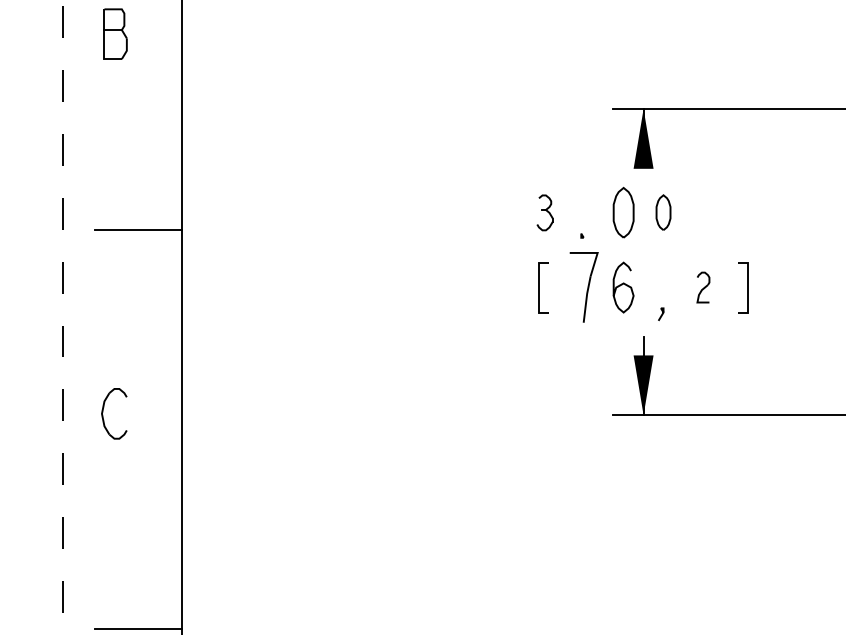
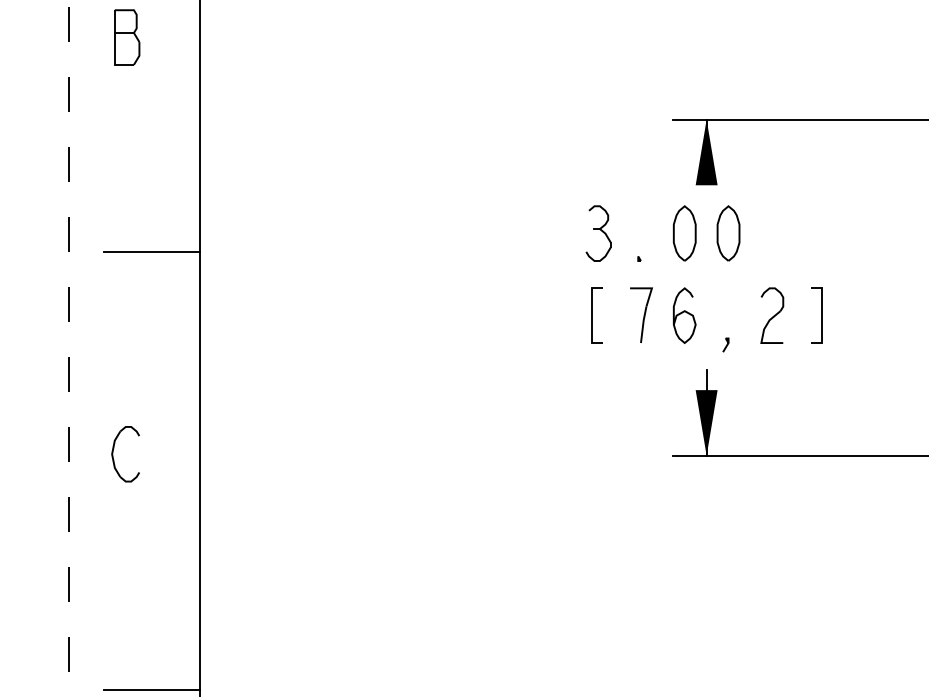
part: (544, 212) -> (597, 233), size x1.43
part: (663, 212) -> (728, 233), size x1.43
part: (583, 286) -> (640, 314), size x0.71
part: (703, 287) -> (772, 315), size x1.67

